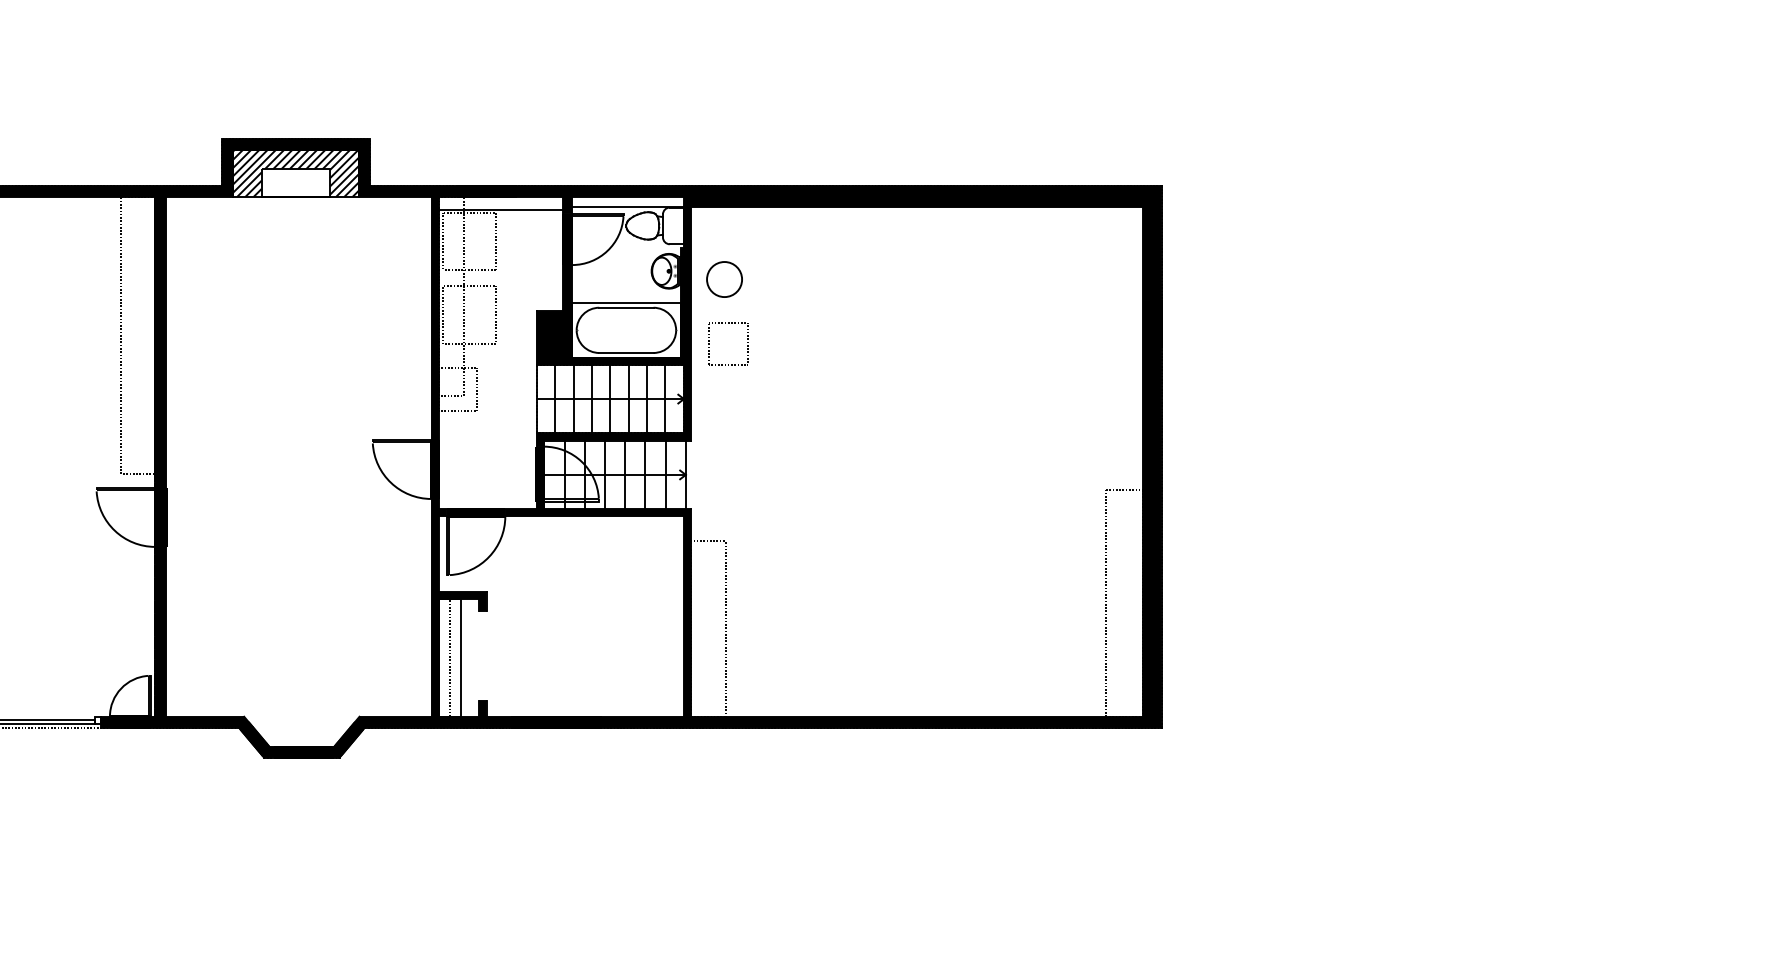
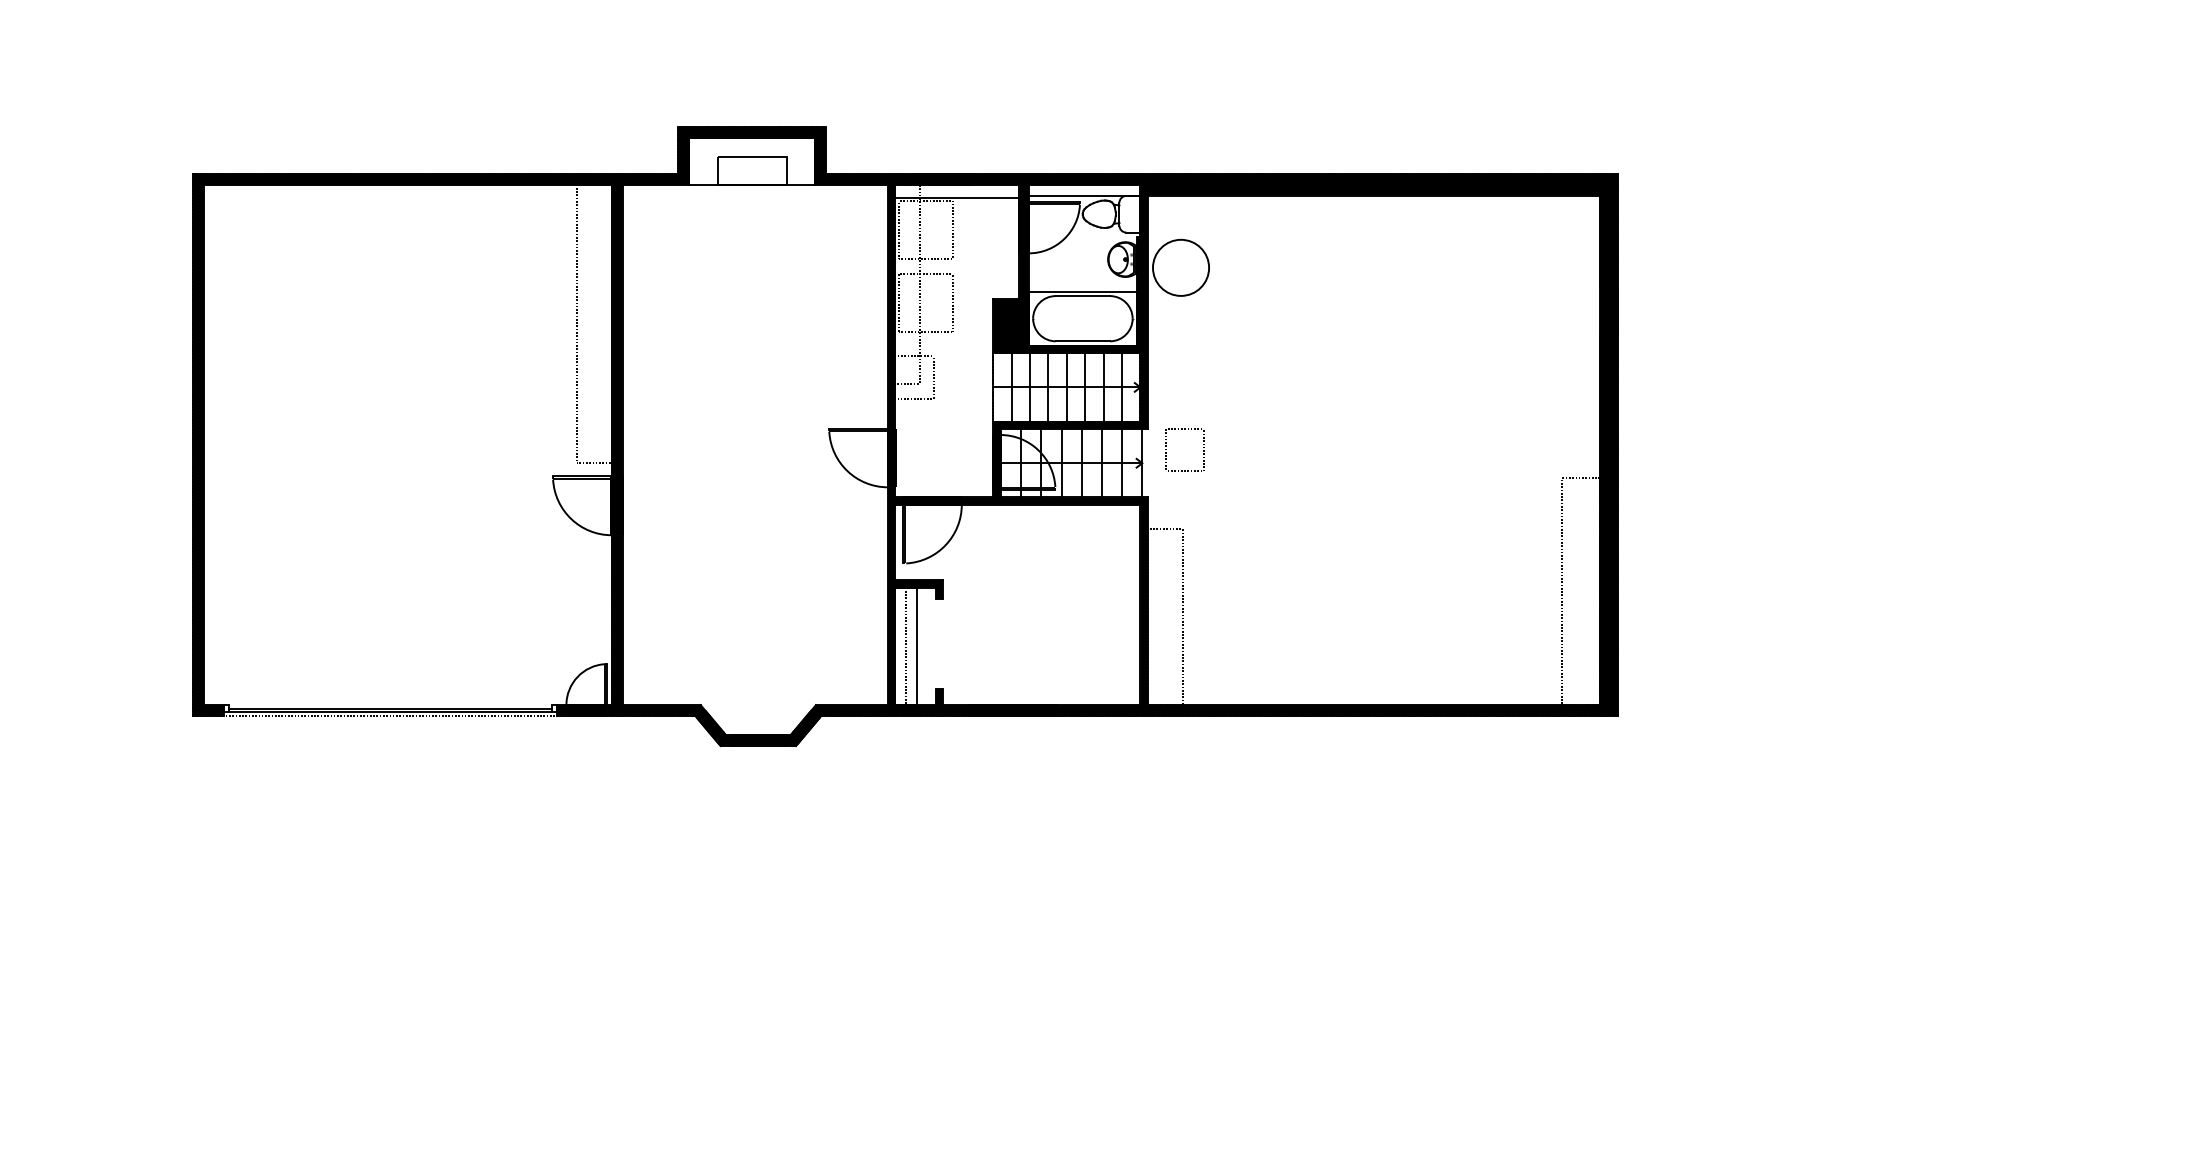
hatch: (296, 173) -> (752, 161), removed
circle: (724, 279) -> (1180, 267), size x1.6
part: (710, 343) -> (1166, 449), moved

